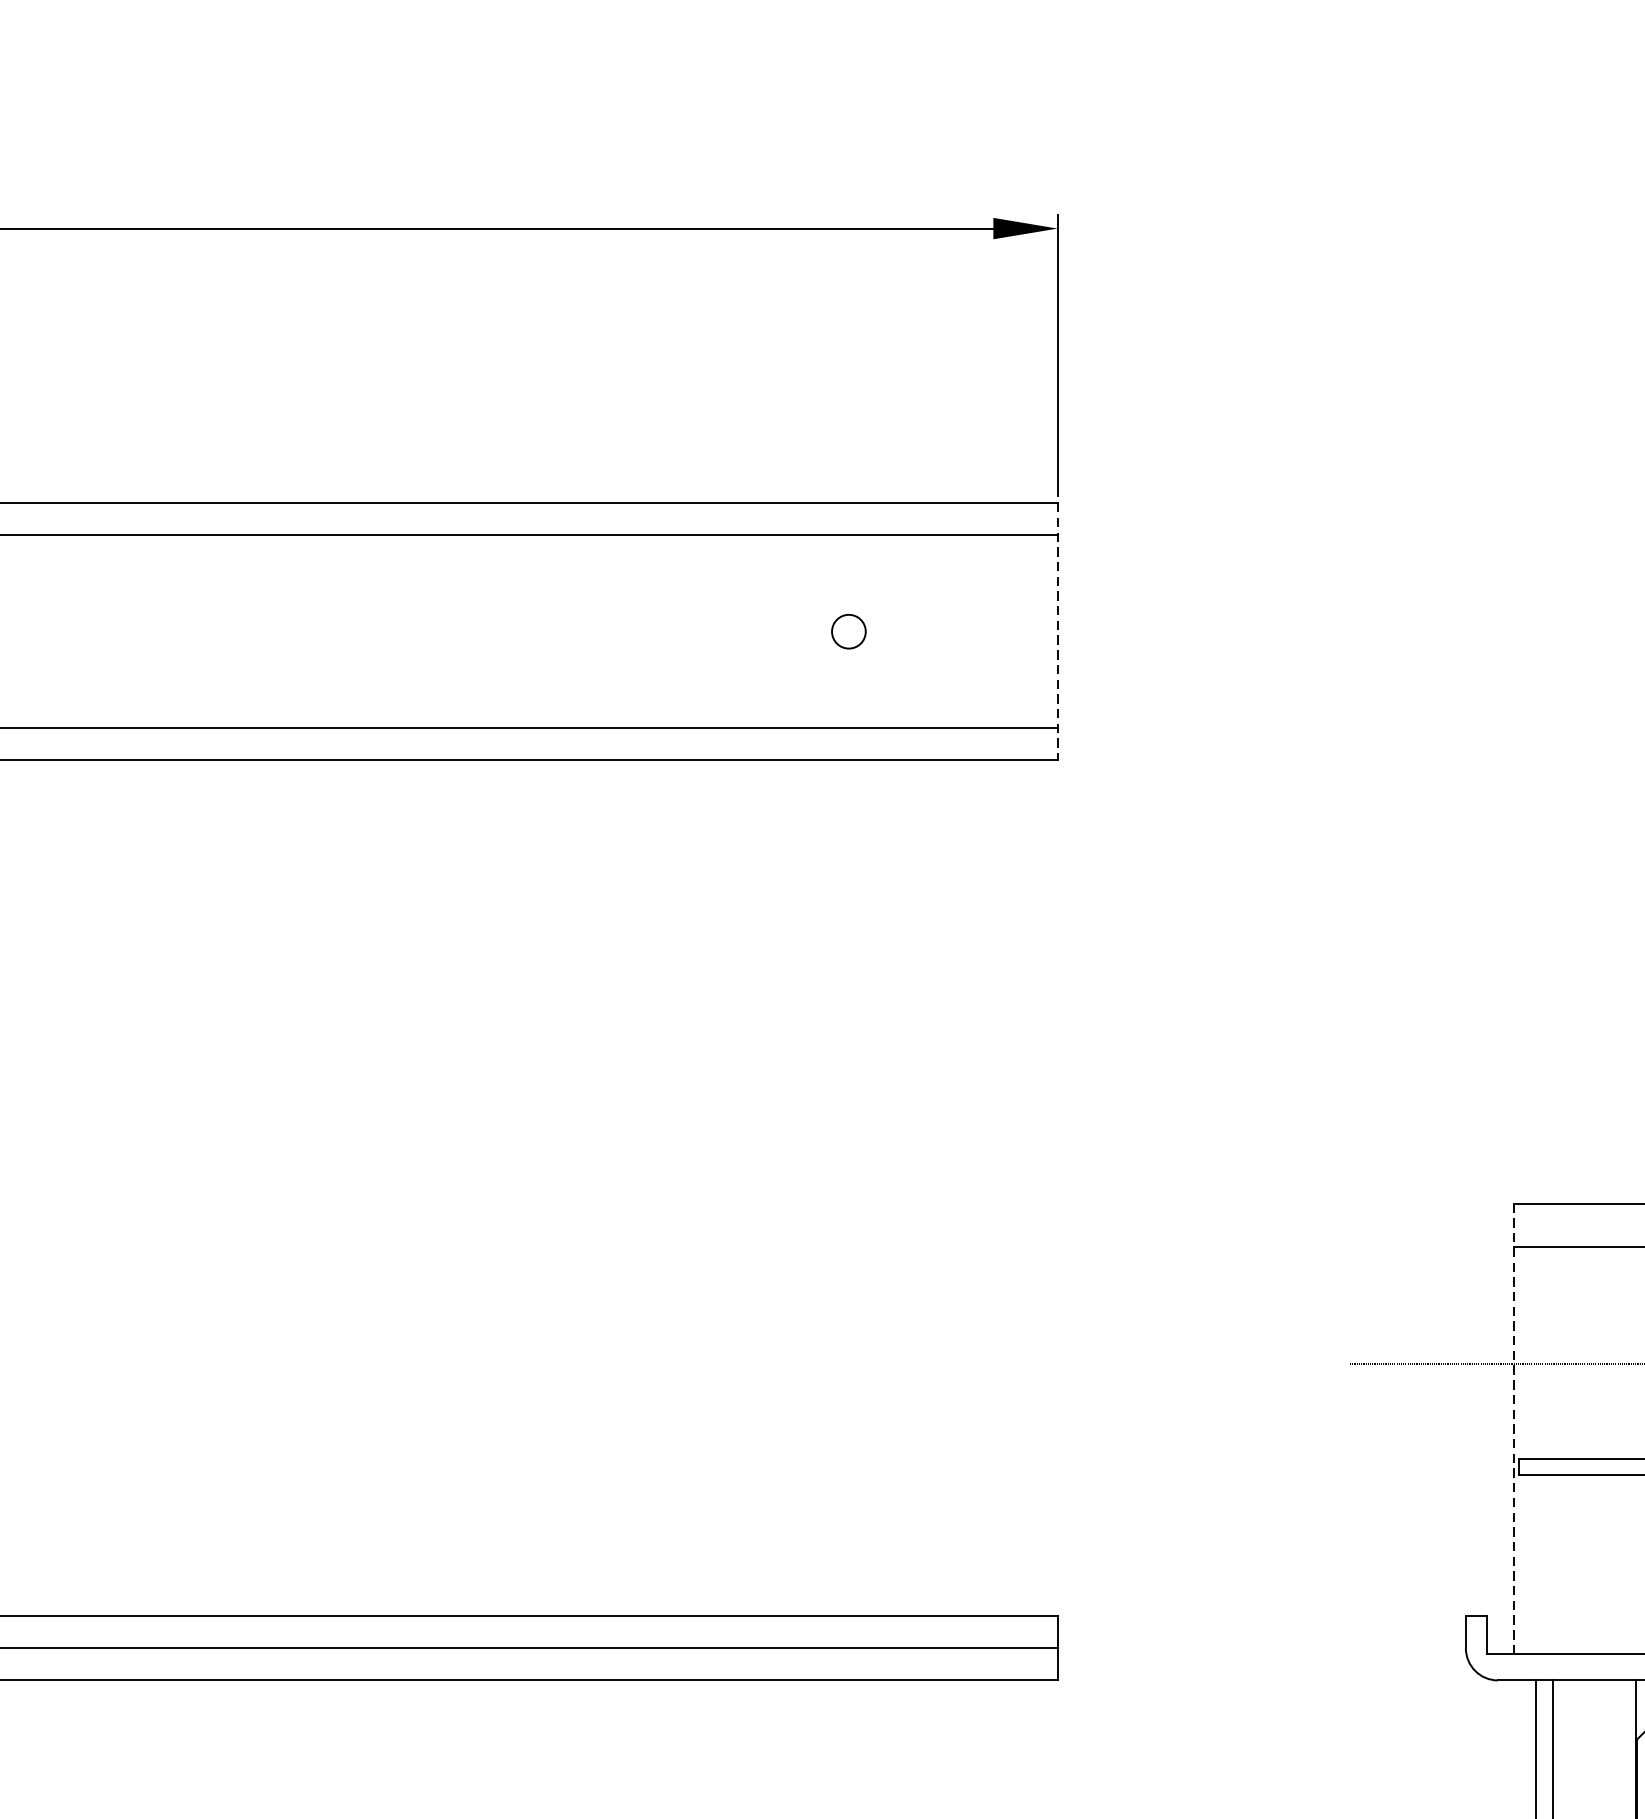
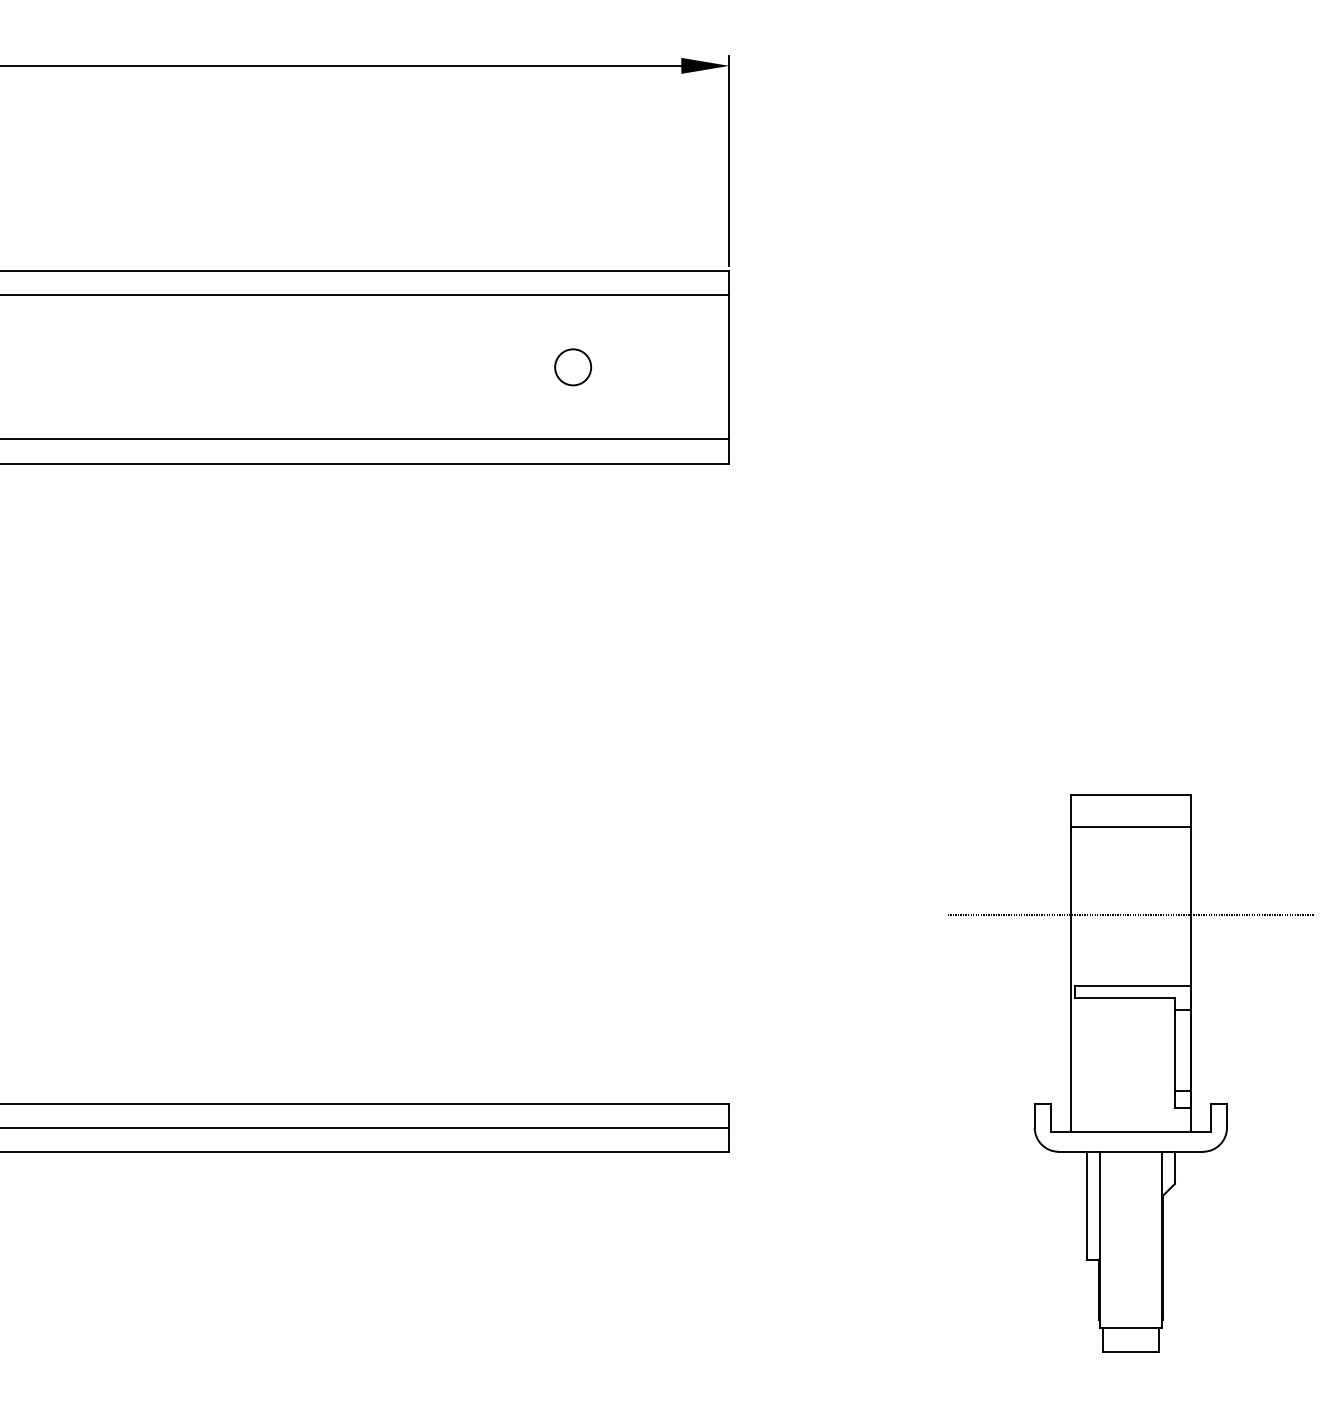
circle: (849, 631) -> (573, 367), size x1.43
line: (1057, 631) -> (729, 367), dashed -> solid
line: (1513, 1428) -> (1070, 963), dashed -> solid

